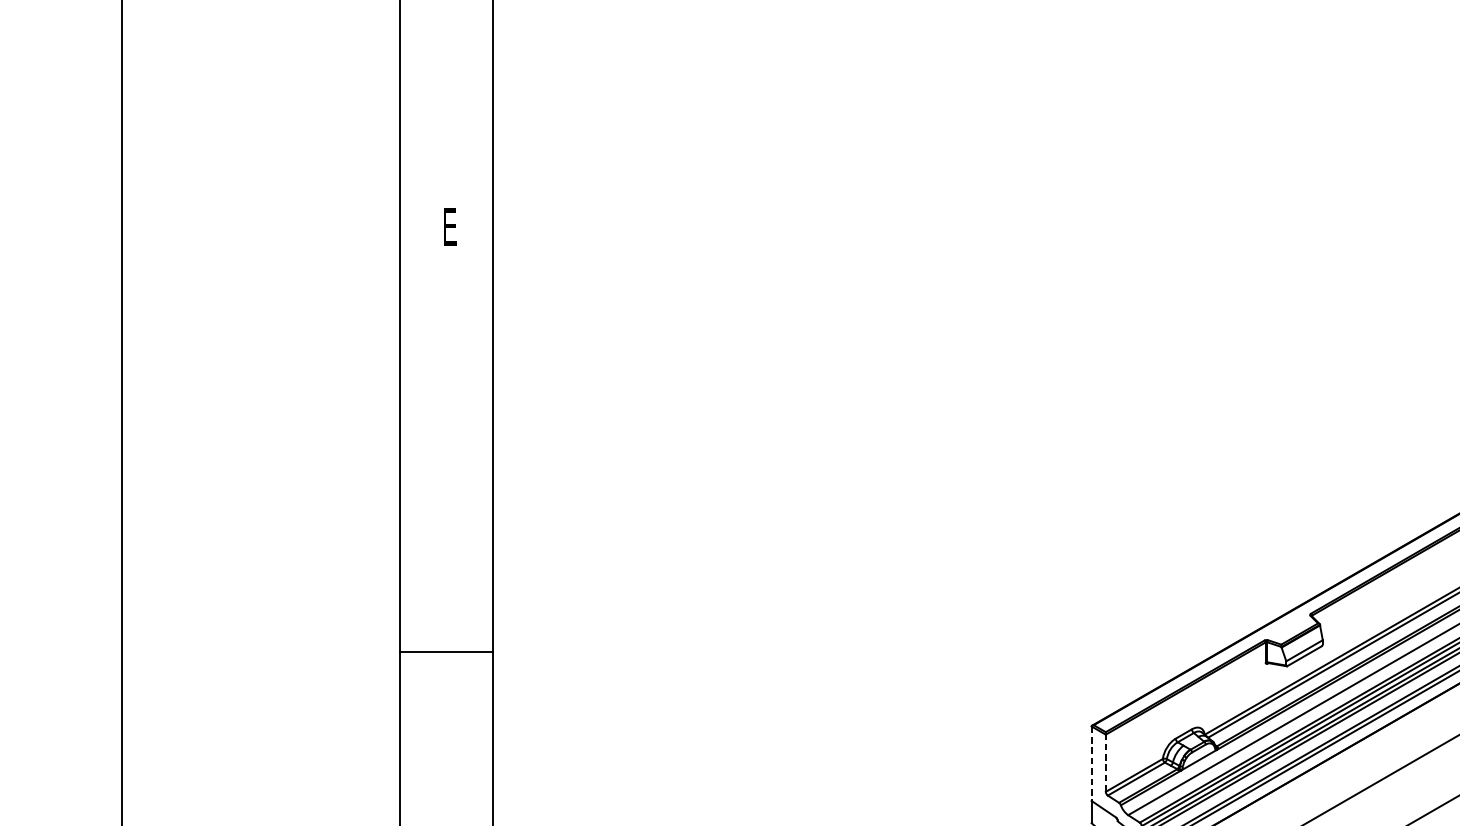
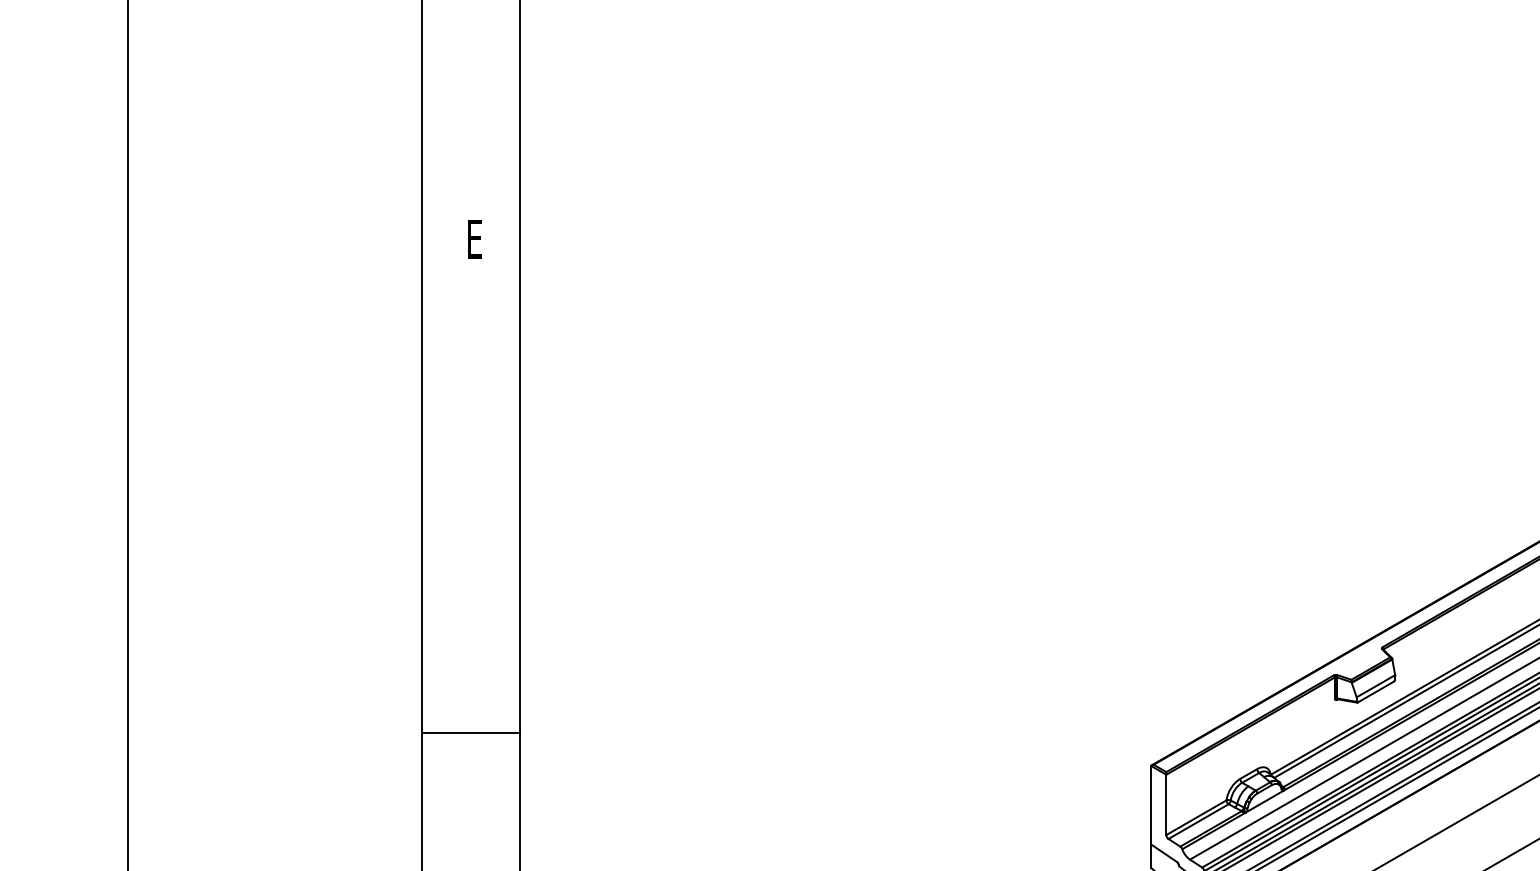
line: (446, 651) -> (470, 732), moved
line: (1105, 762) -> (1166, 804), dashed -> solid
line: (1091, 763) -> (1151, 805), dashed -> solid

